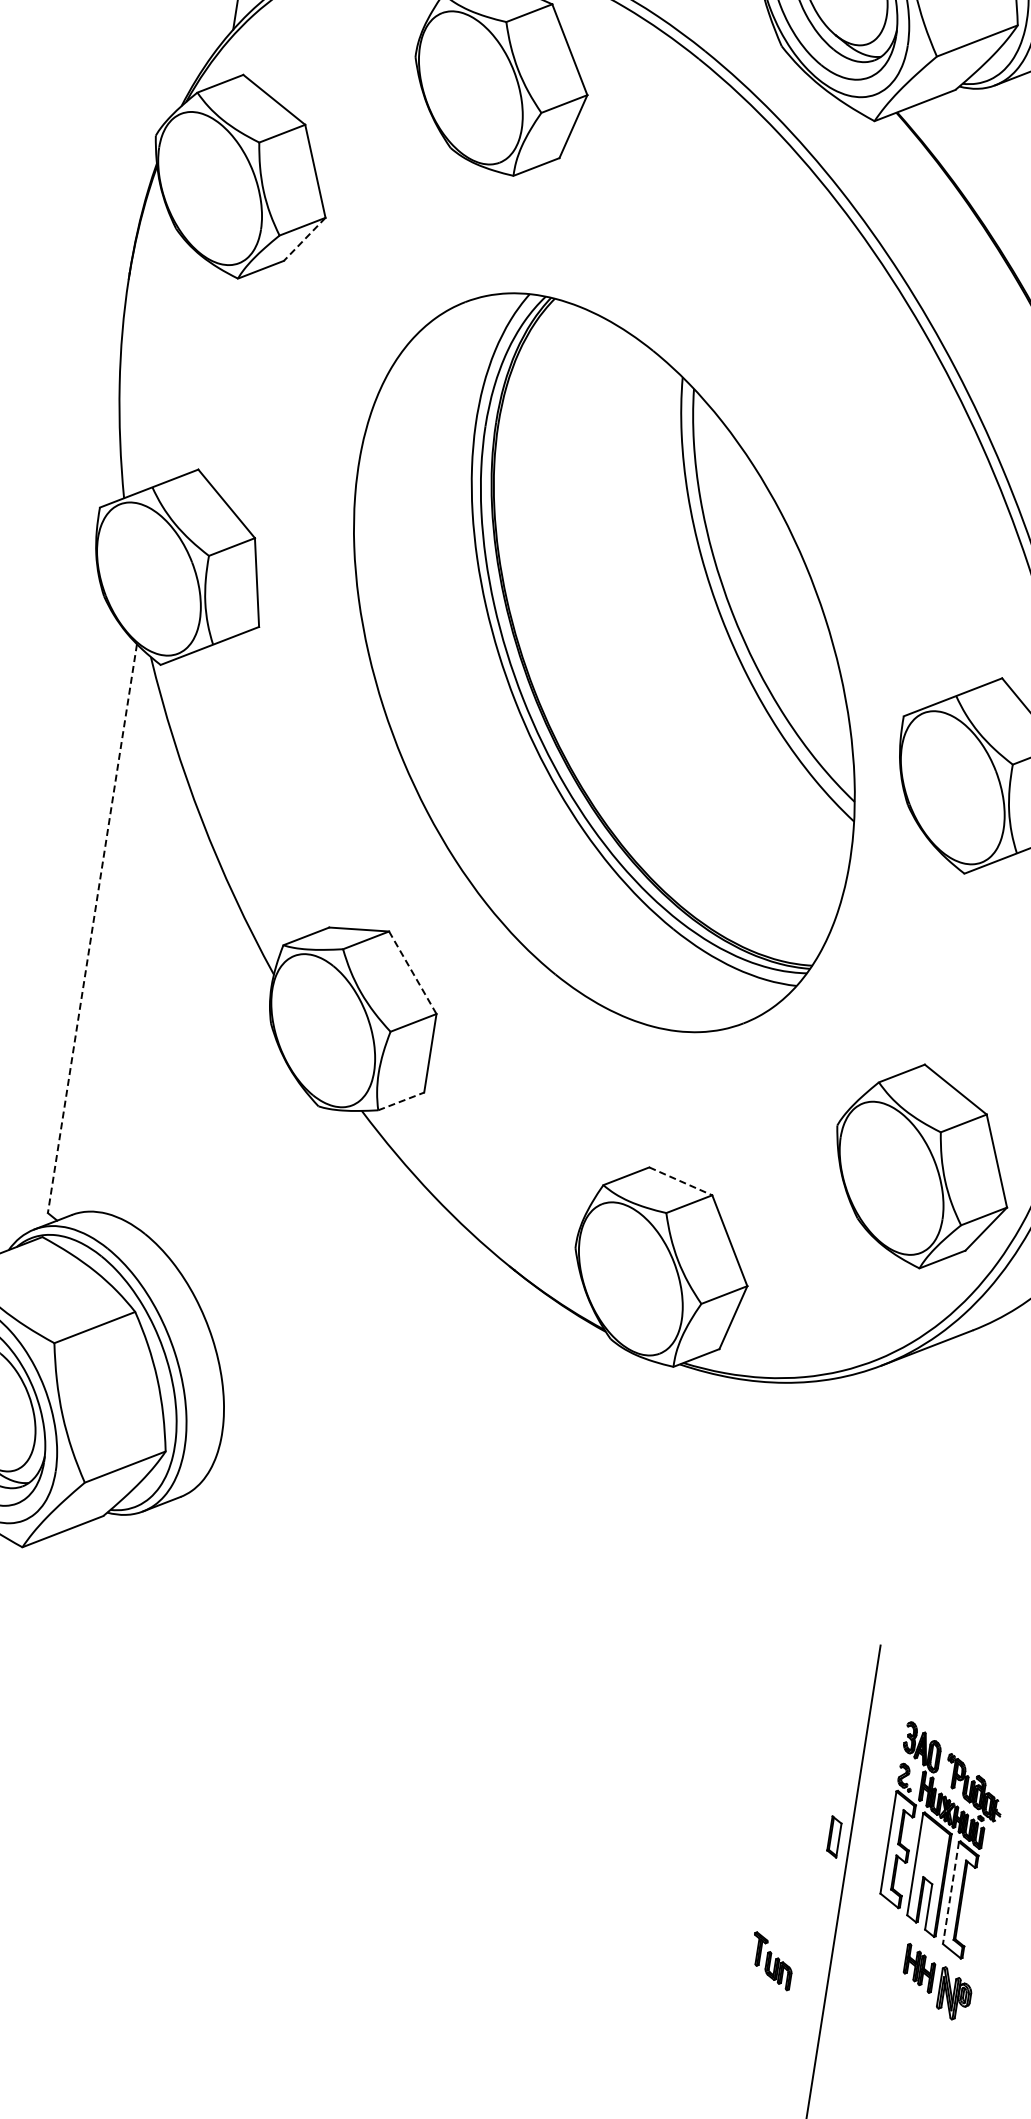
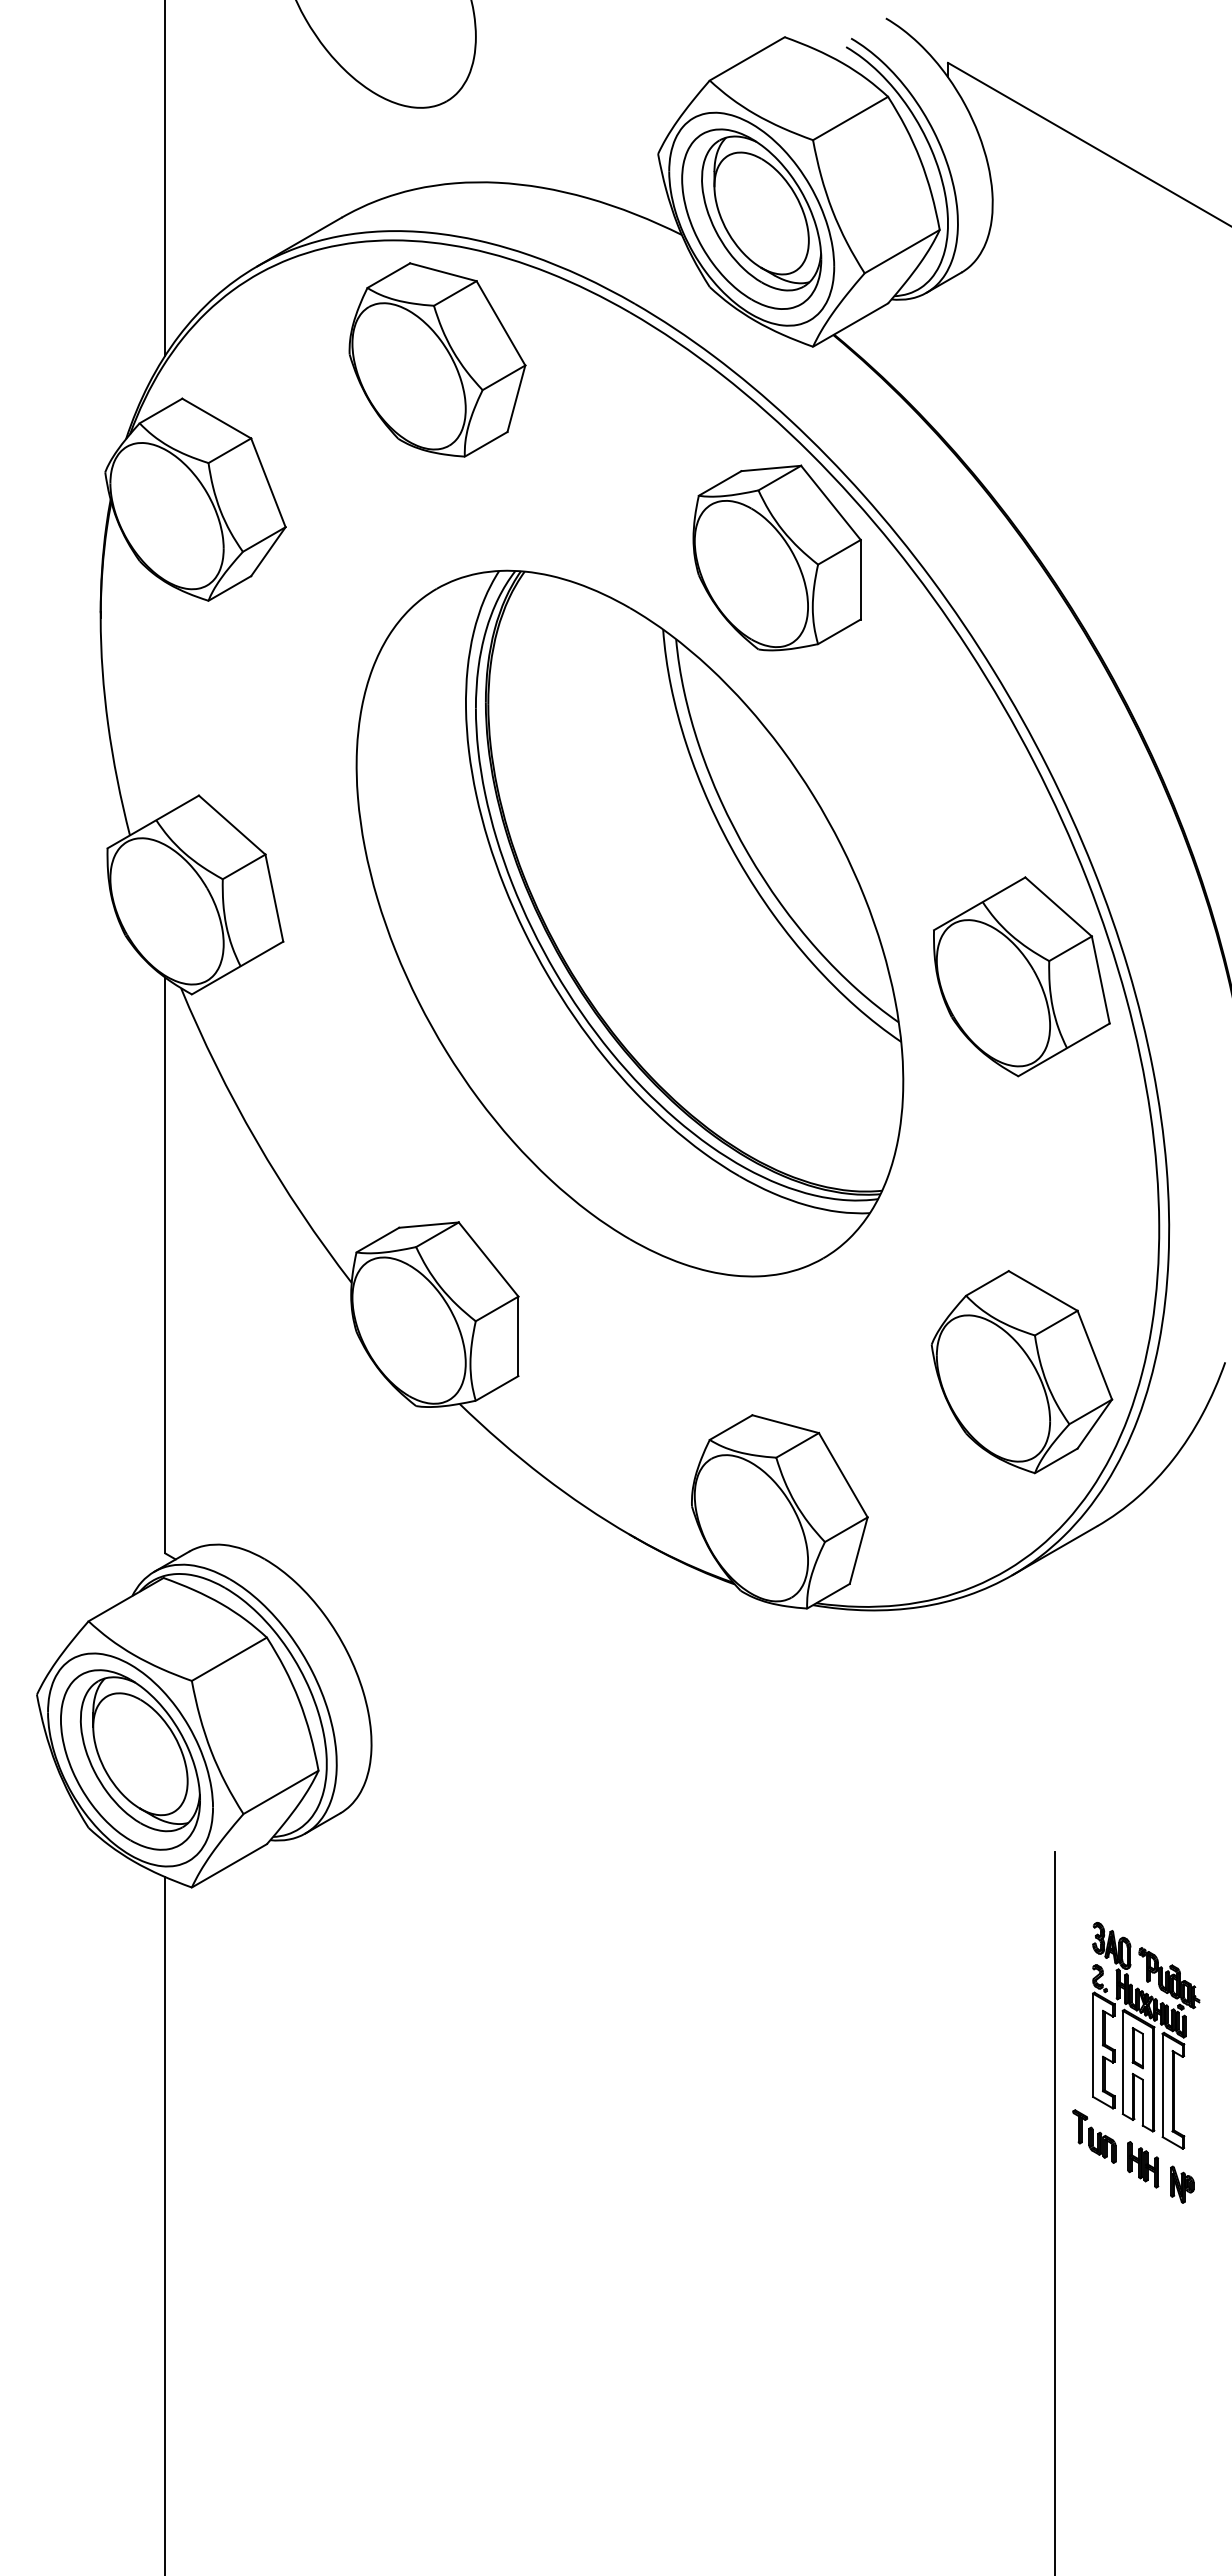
line: (304, 239) -> (268, 551), dashed -> solid
part: (805, 323) -> (776, 557), added
line: (92, 928) -> (165, 1265), dashed -> solid
line: (412, 972) -> (488, 1259), dashed -> solid
line: (401, 1101) -> (497, 1388), dashed -> solid
line: (681, 1181) -> (786, 1424), dashed -> solid
part: (833, 1837) -> (1137, 2048), moved
line: (950, 1893) -> (1162, 2085), dashed -> solid
part: (772, 1961) -> (1094, 2136), moved
part: (955, 1993) -> (1182, 2184), size x0.71

